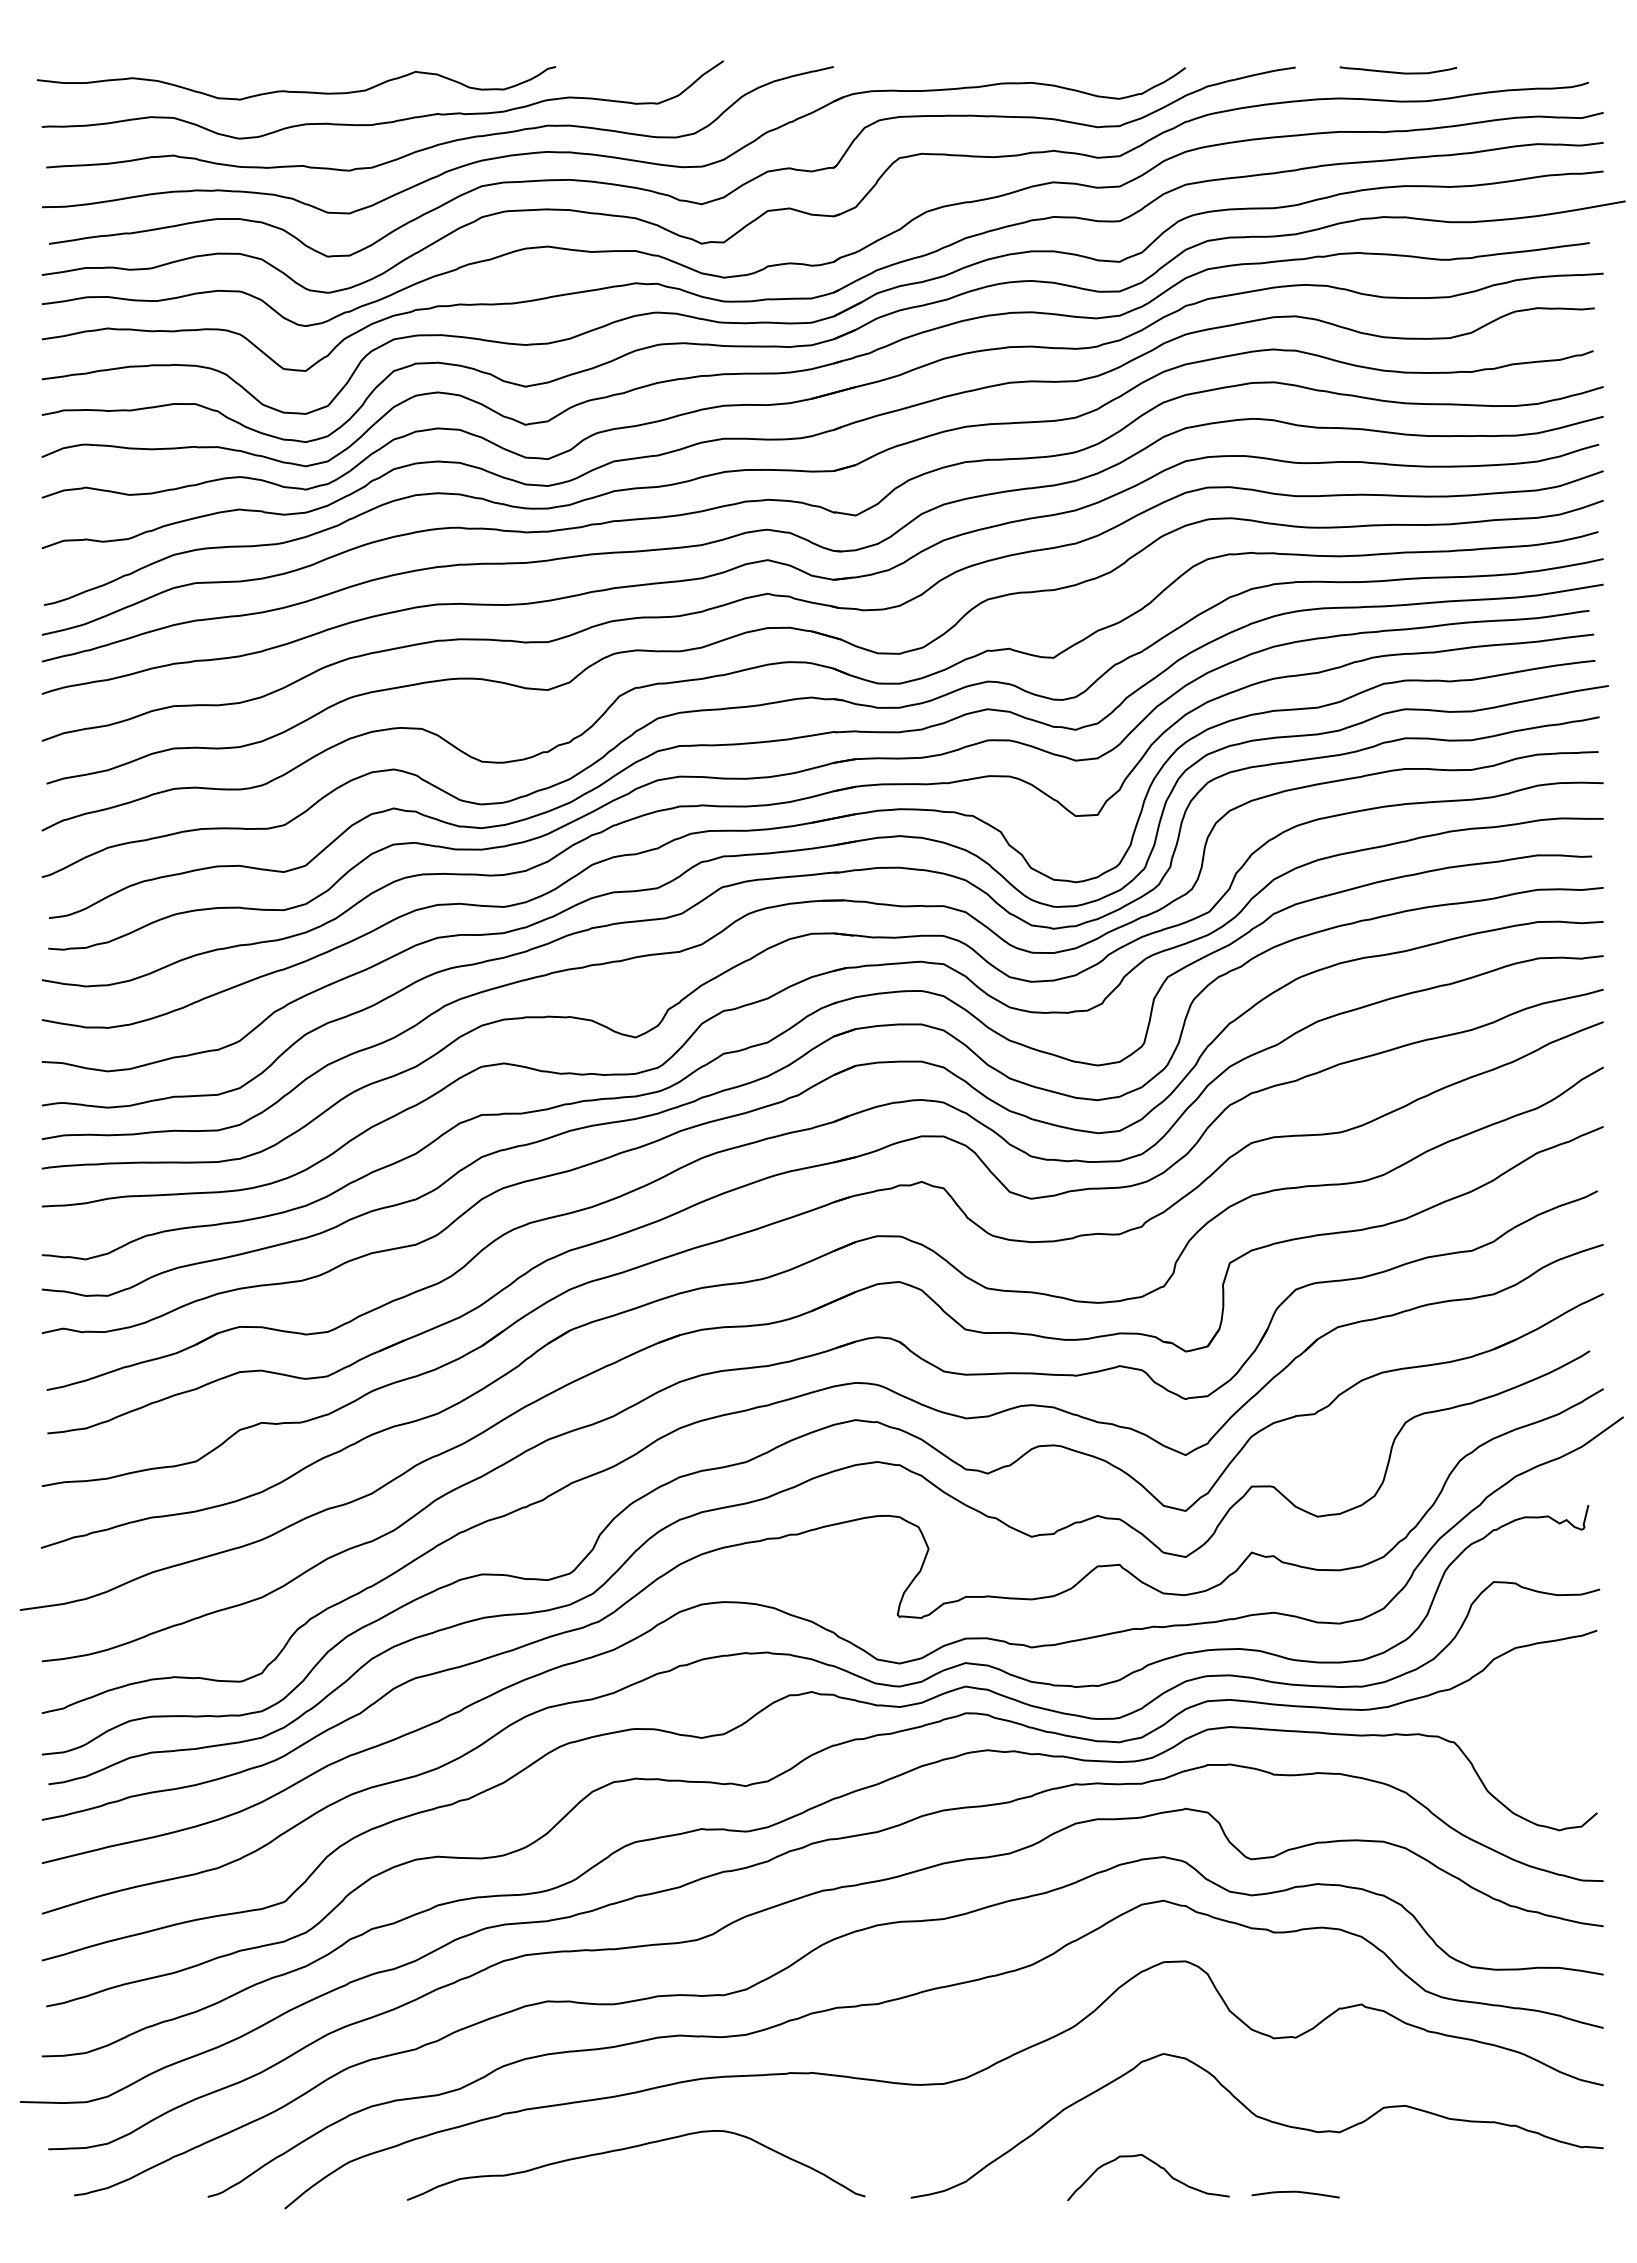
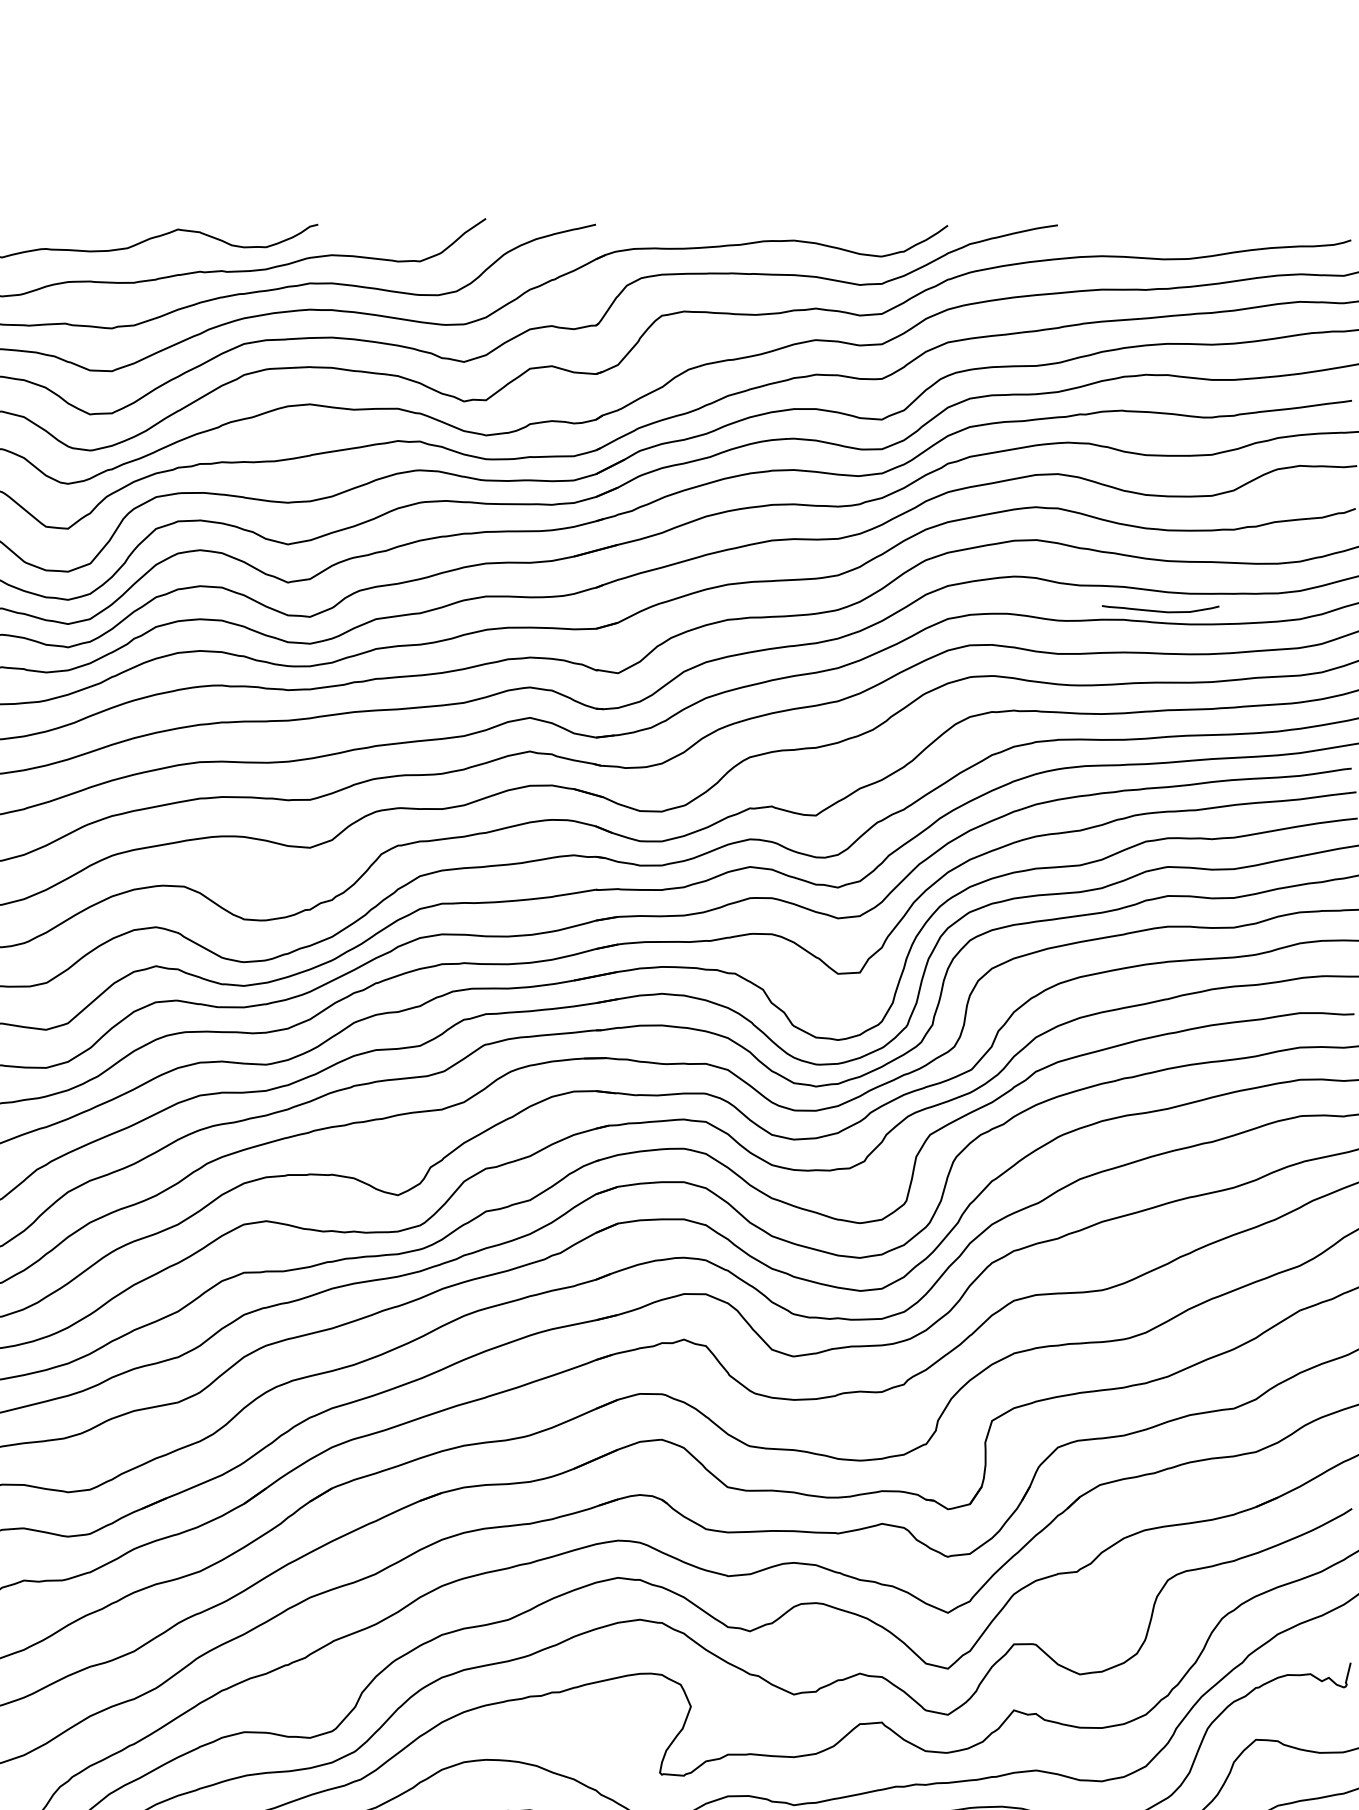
curve: (1398, 72) -> (1160, 611), moved

